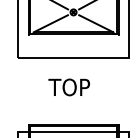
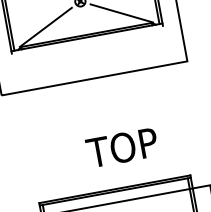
text: (68, 87) -> (121, 148), moved

